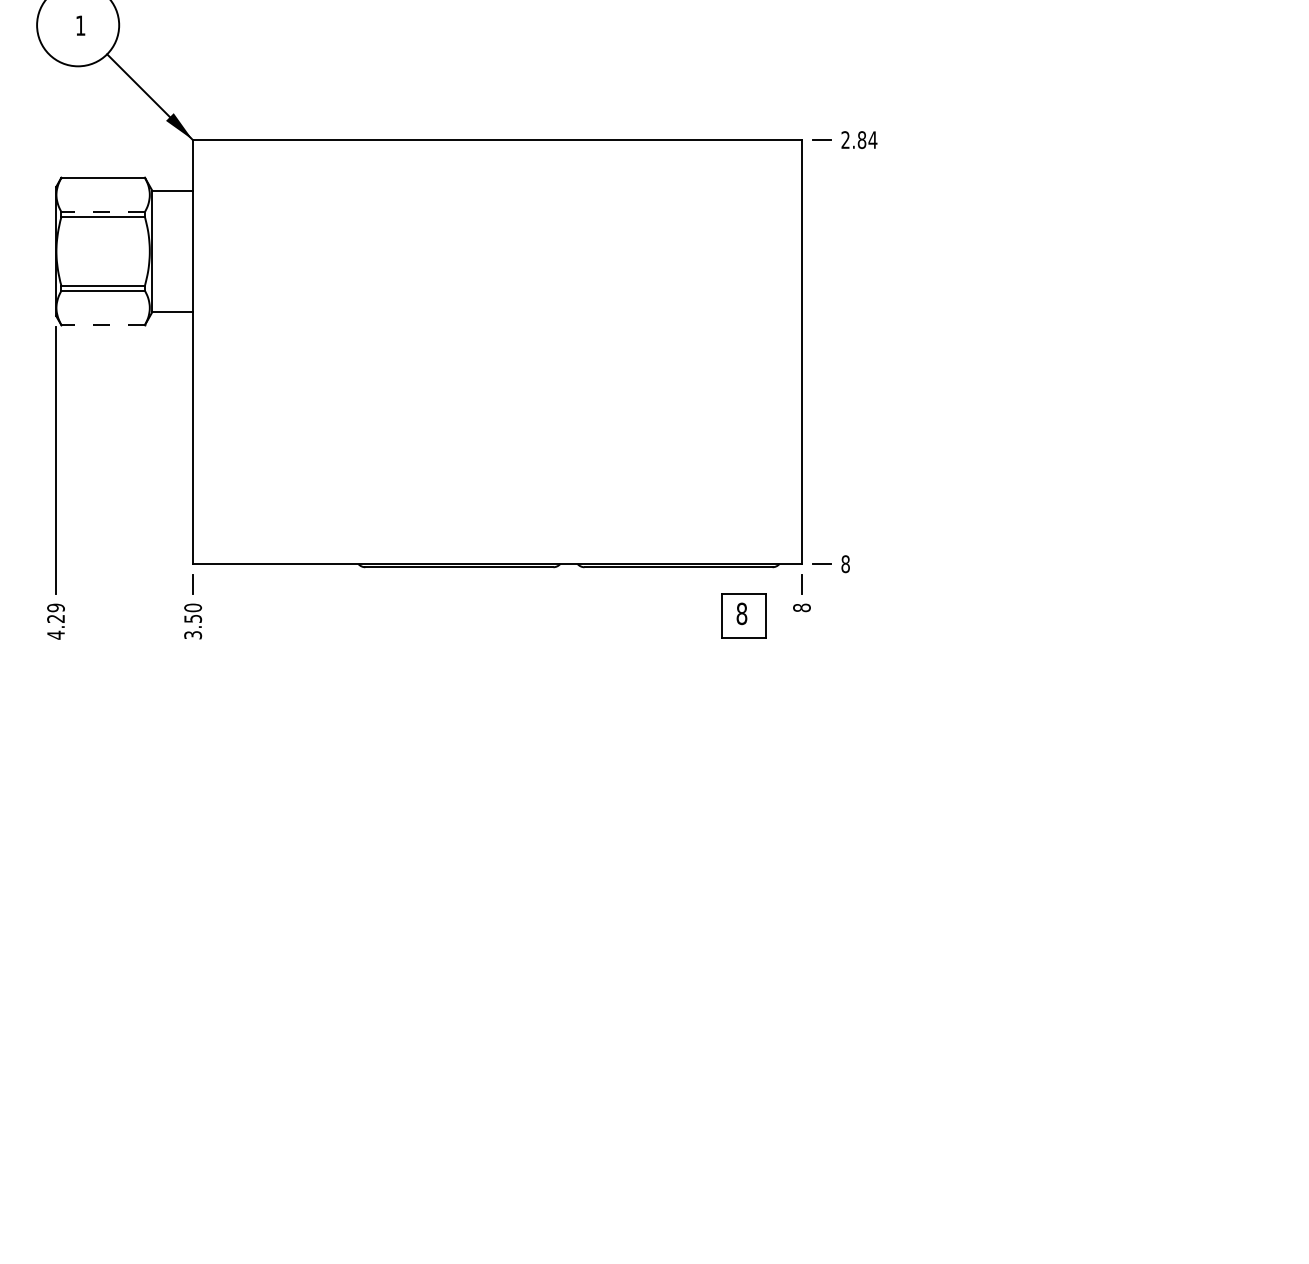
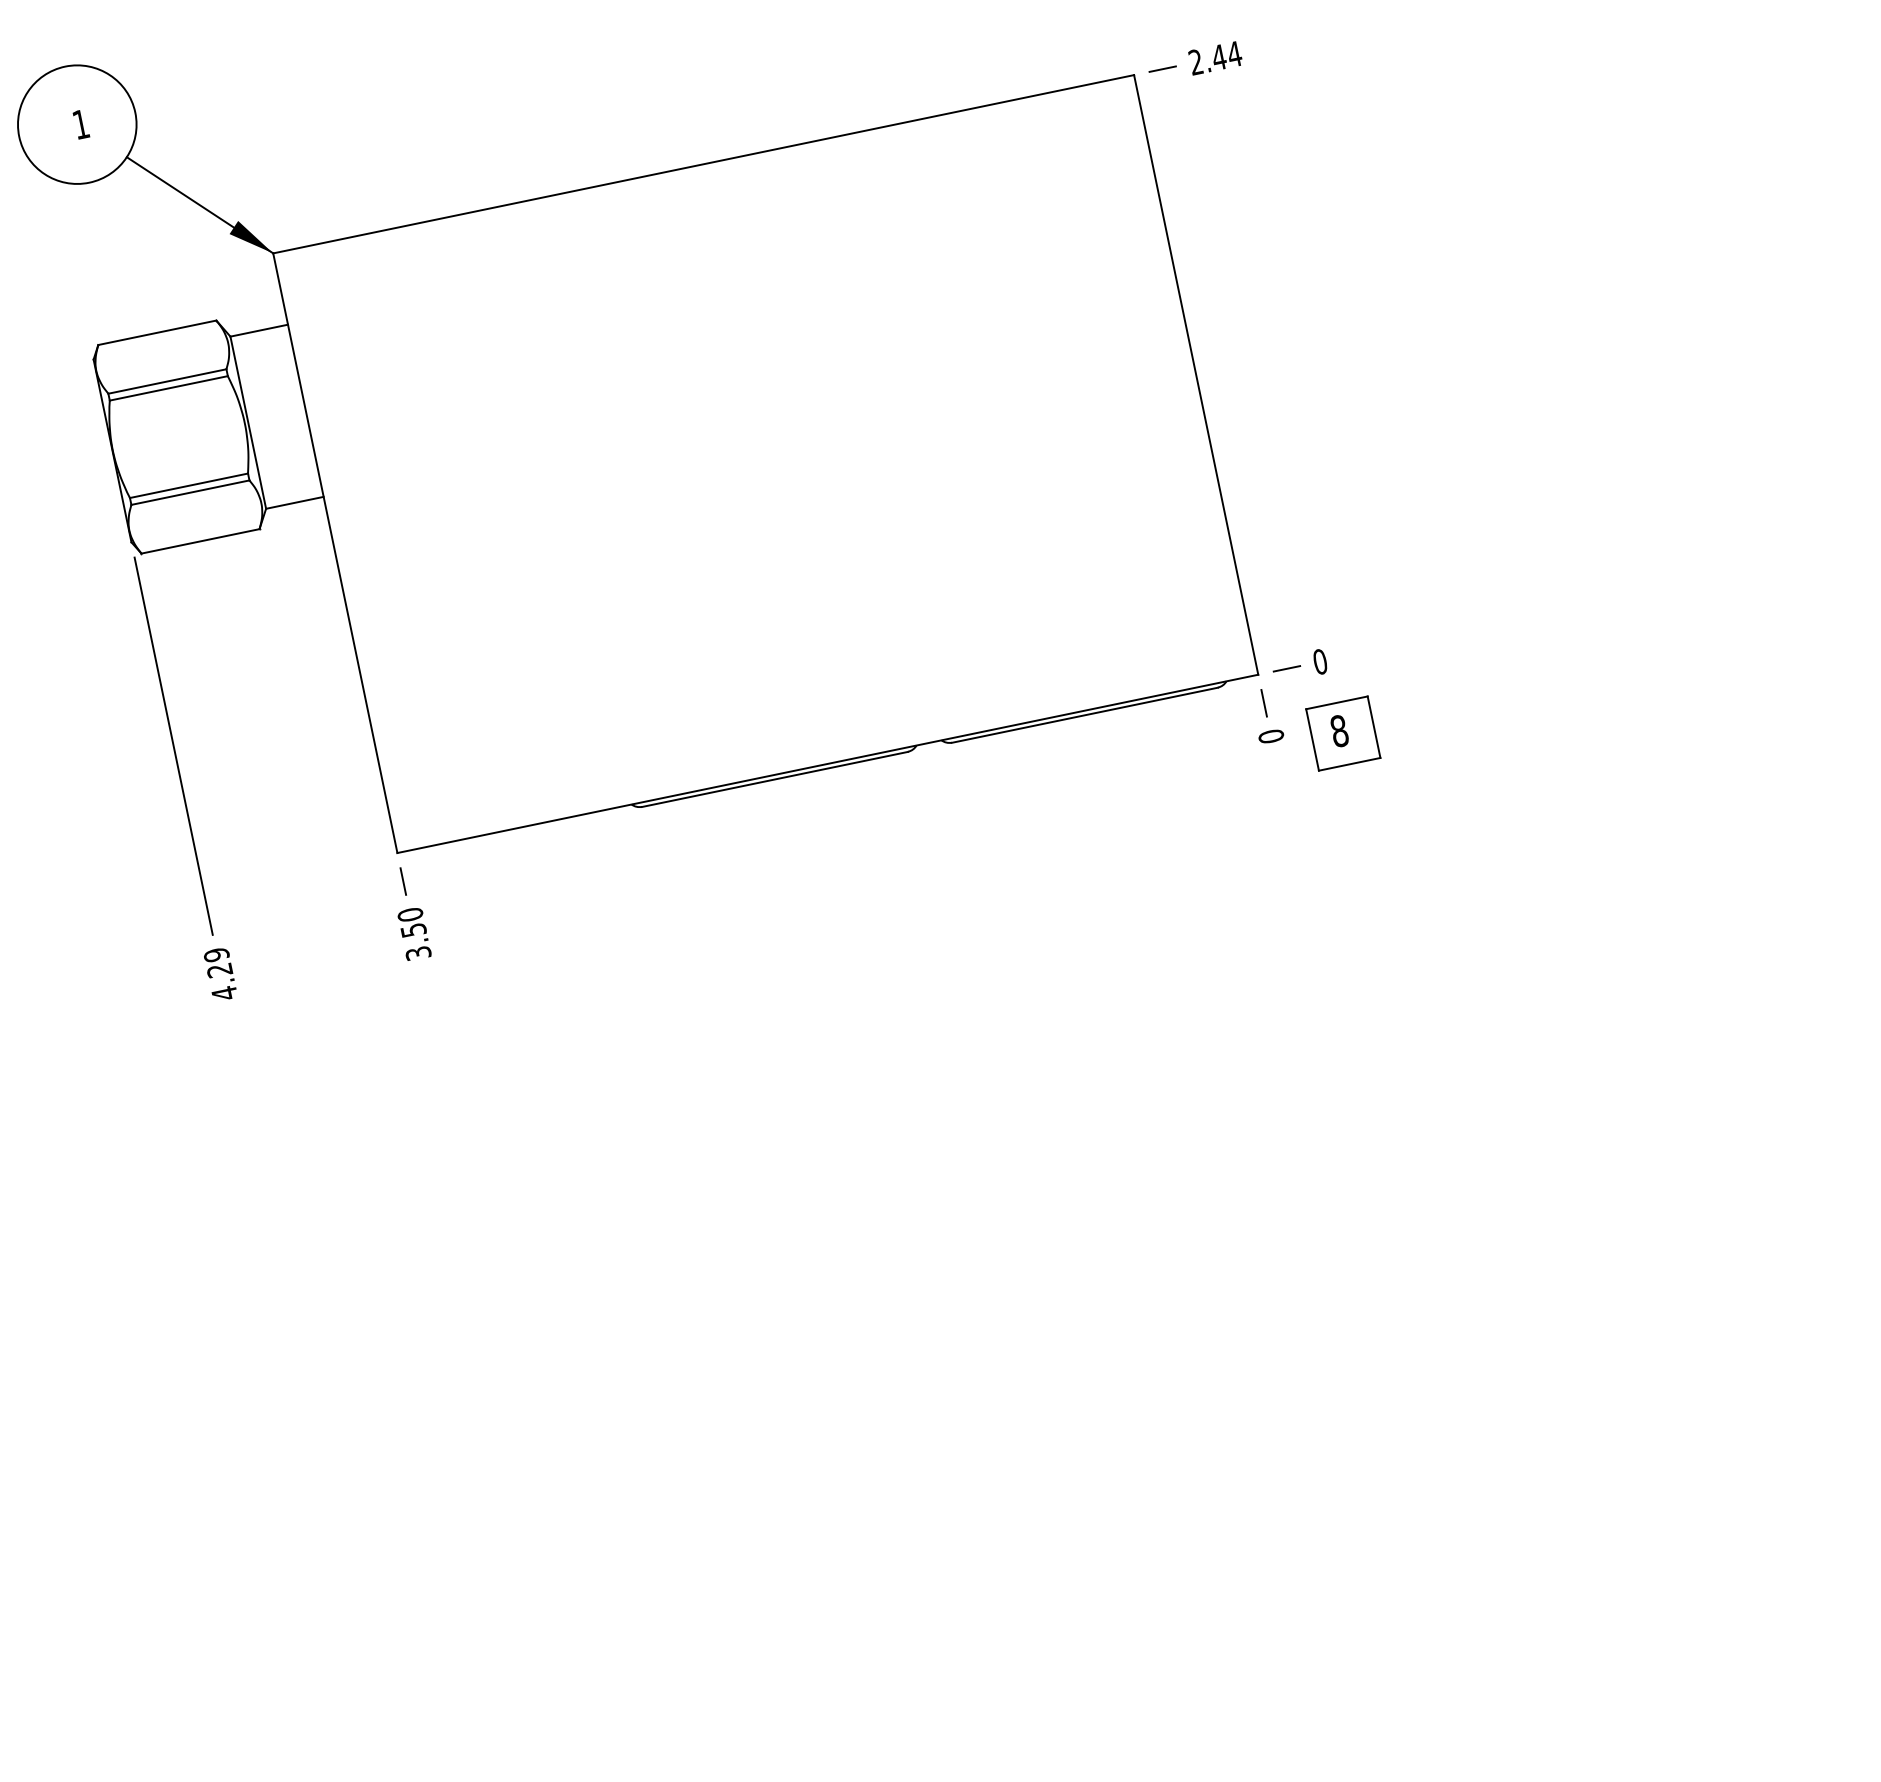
text: (861, 139) -> (1218, 56), 2.84 -> 2.44
line: (103, 212) -> (167, 381), dashed -> solid
line: (103, 325) -> (201, 541), dashed -> solid
text: (845, 563) -> (1319, 660), 8 -> 0
text: (801, 607) -> (1270, 736), 8 -> 0
part: (743, 615) -> (1342, 733), moved

